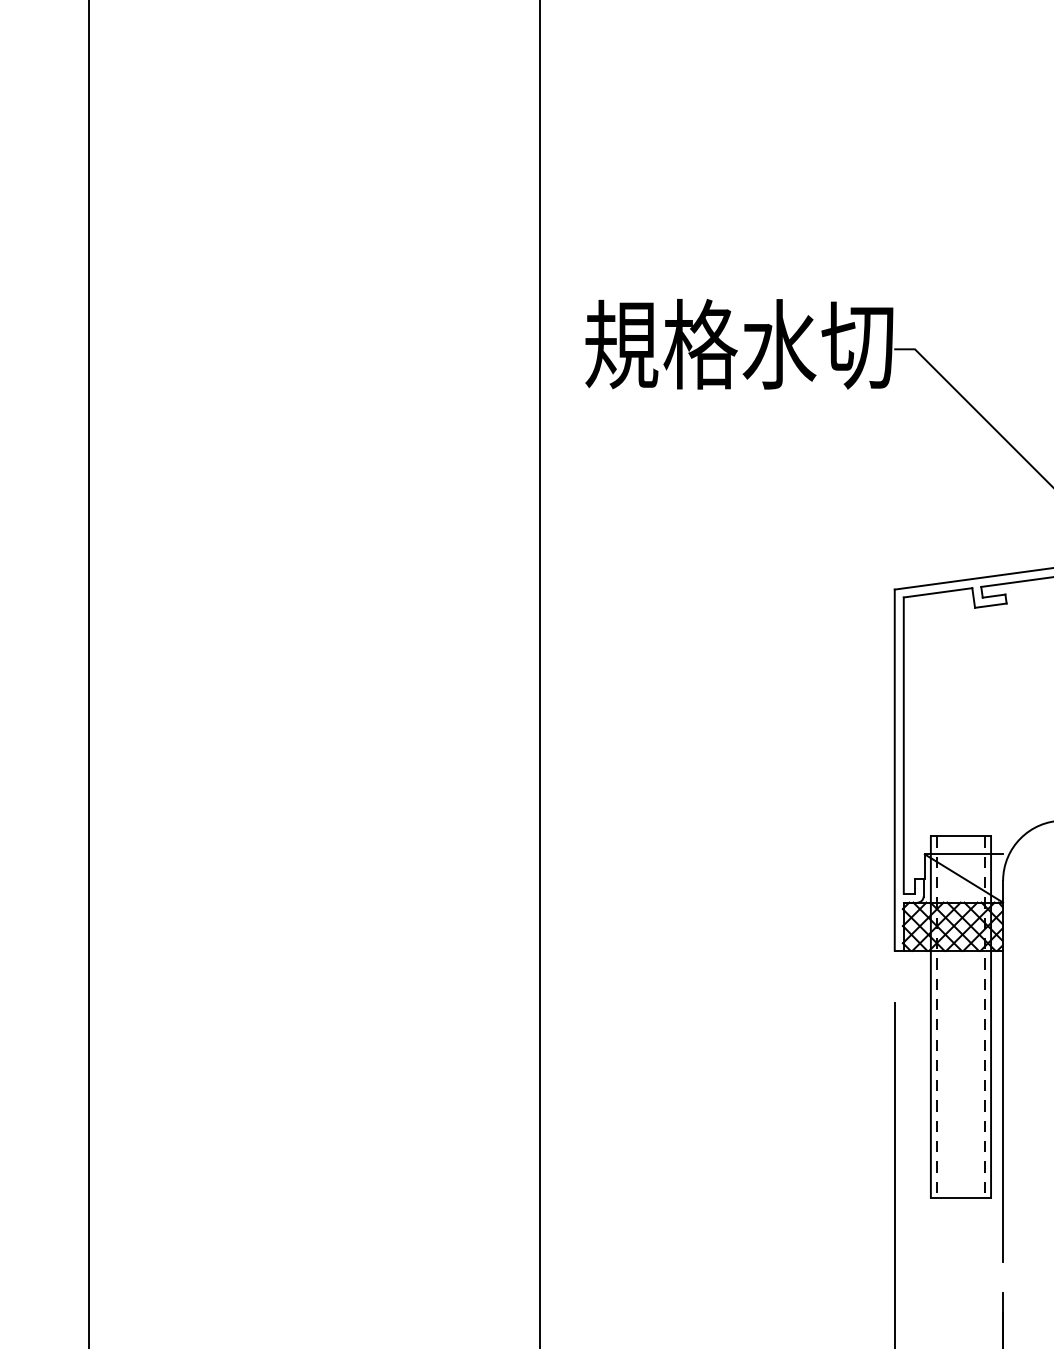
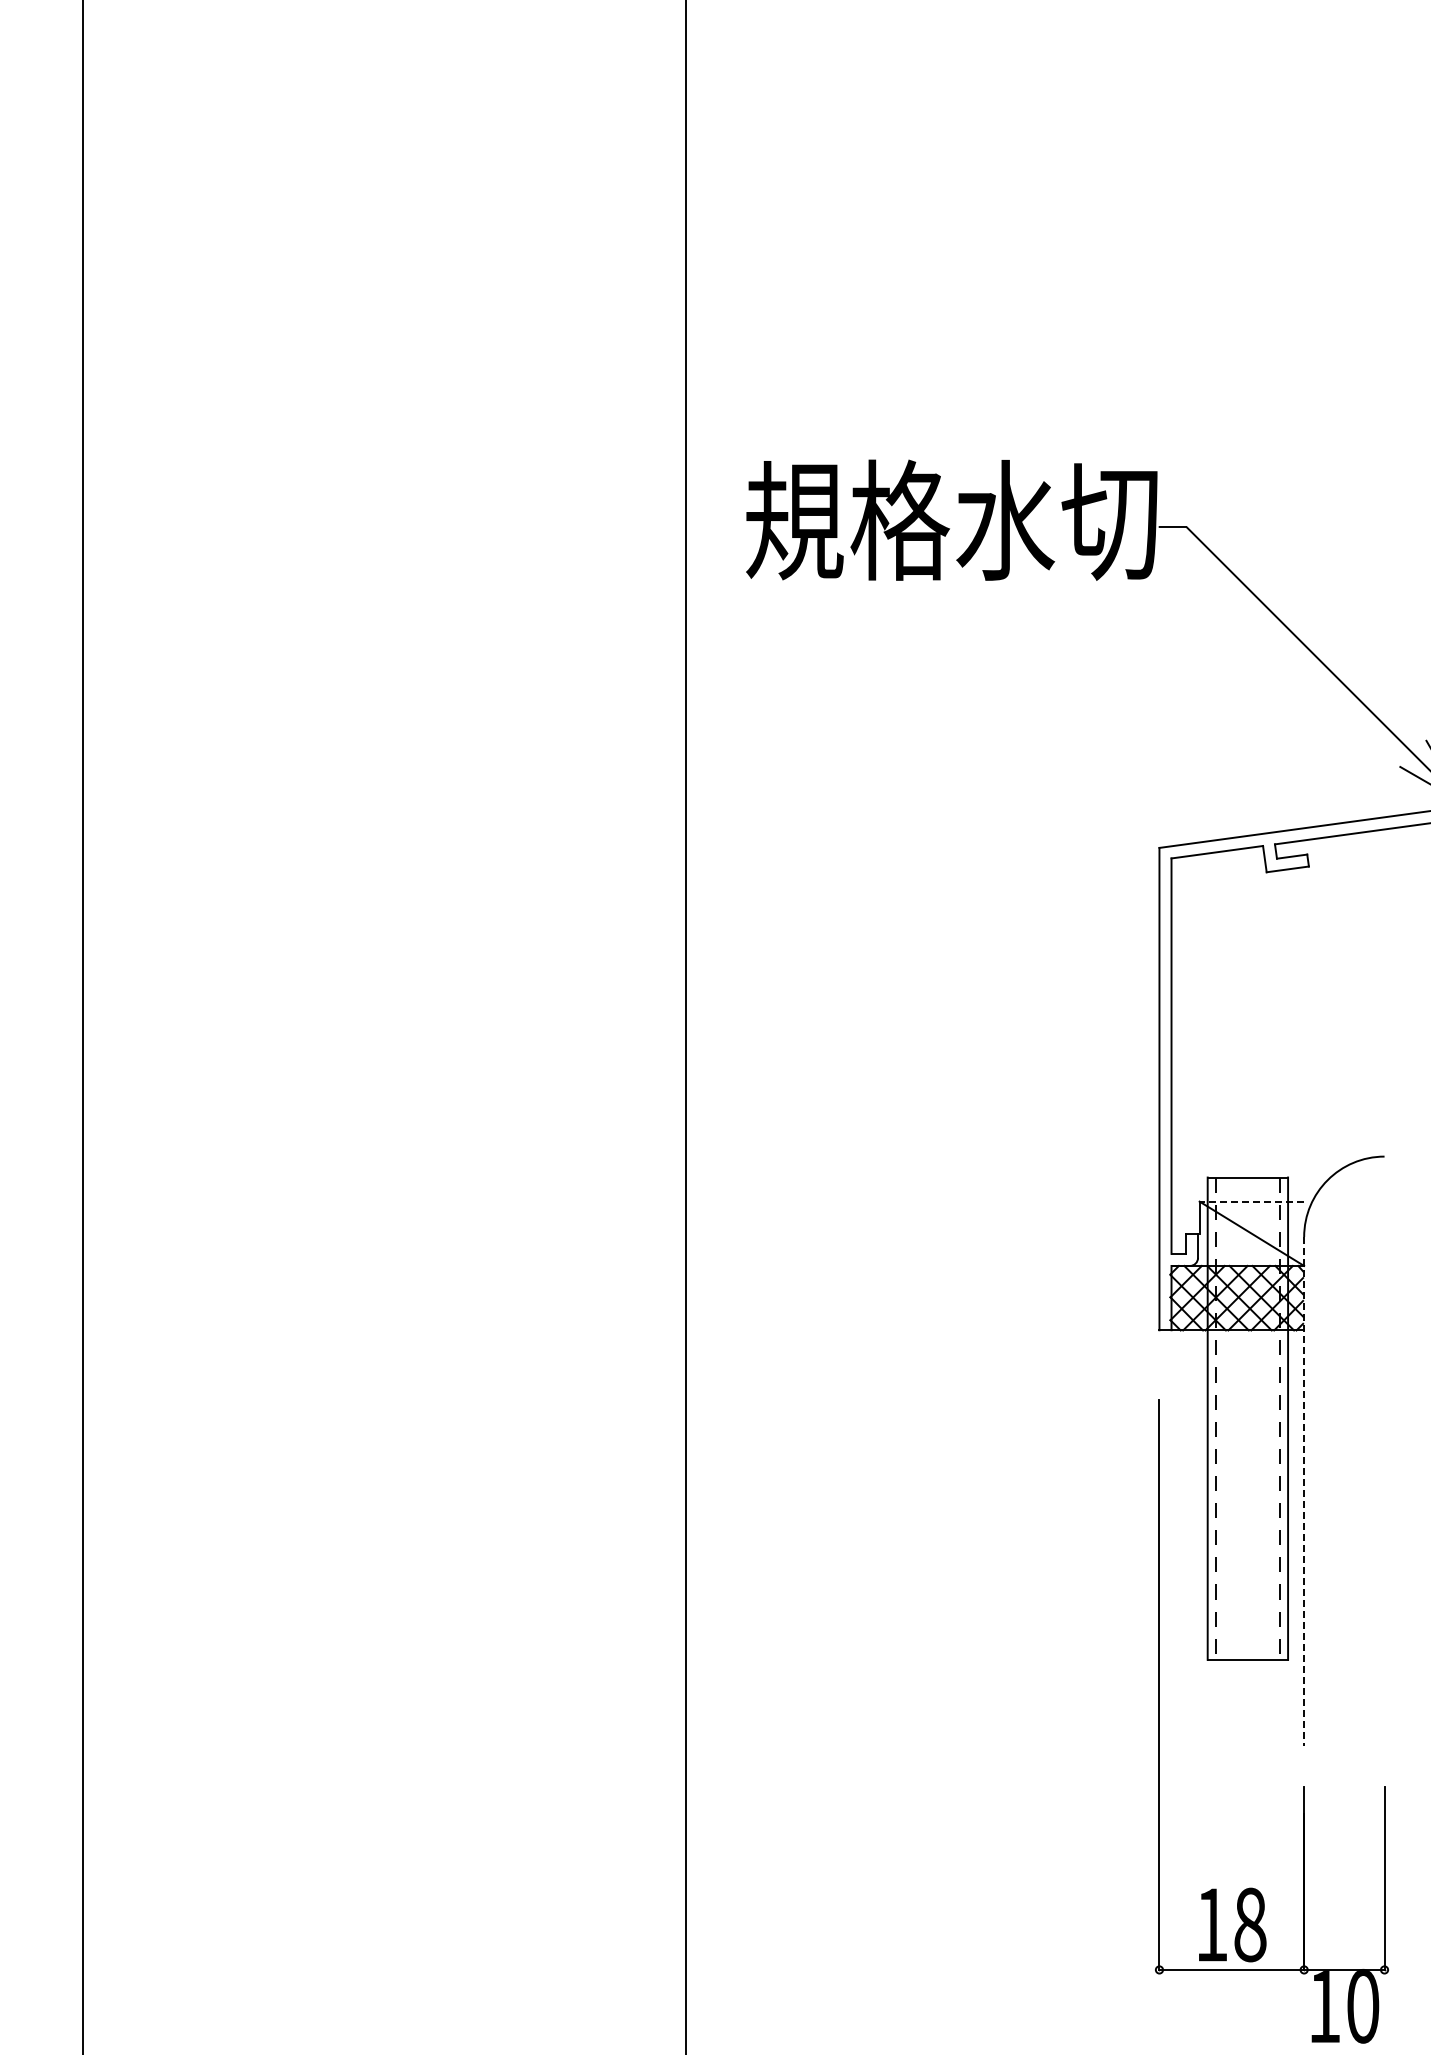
line: (963, 854) -> (1251, 1201), solid -> dashed
line: (1003, 1071) -> (1304, 1491), solid -> dashed

